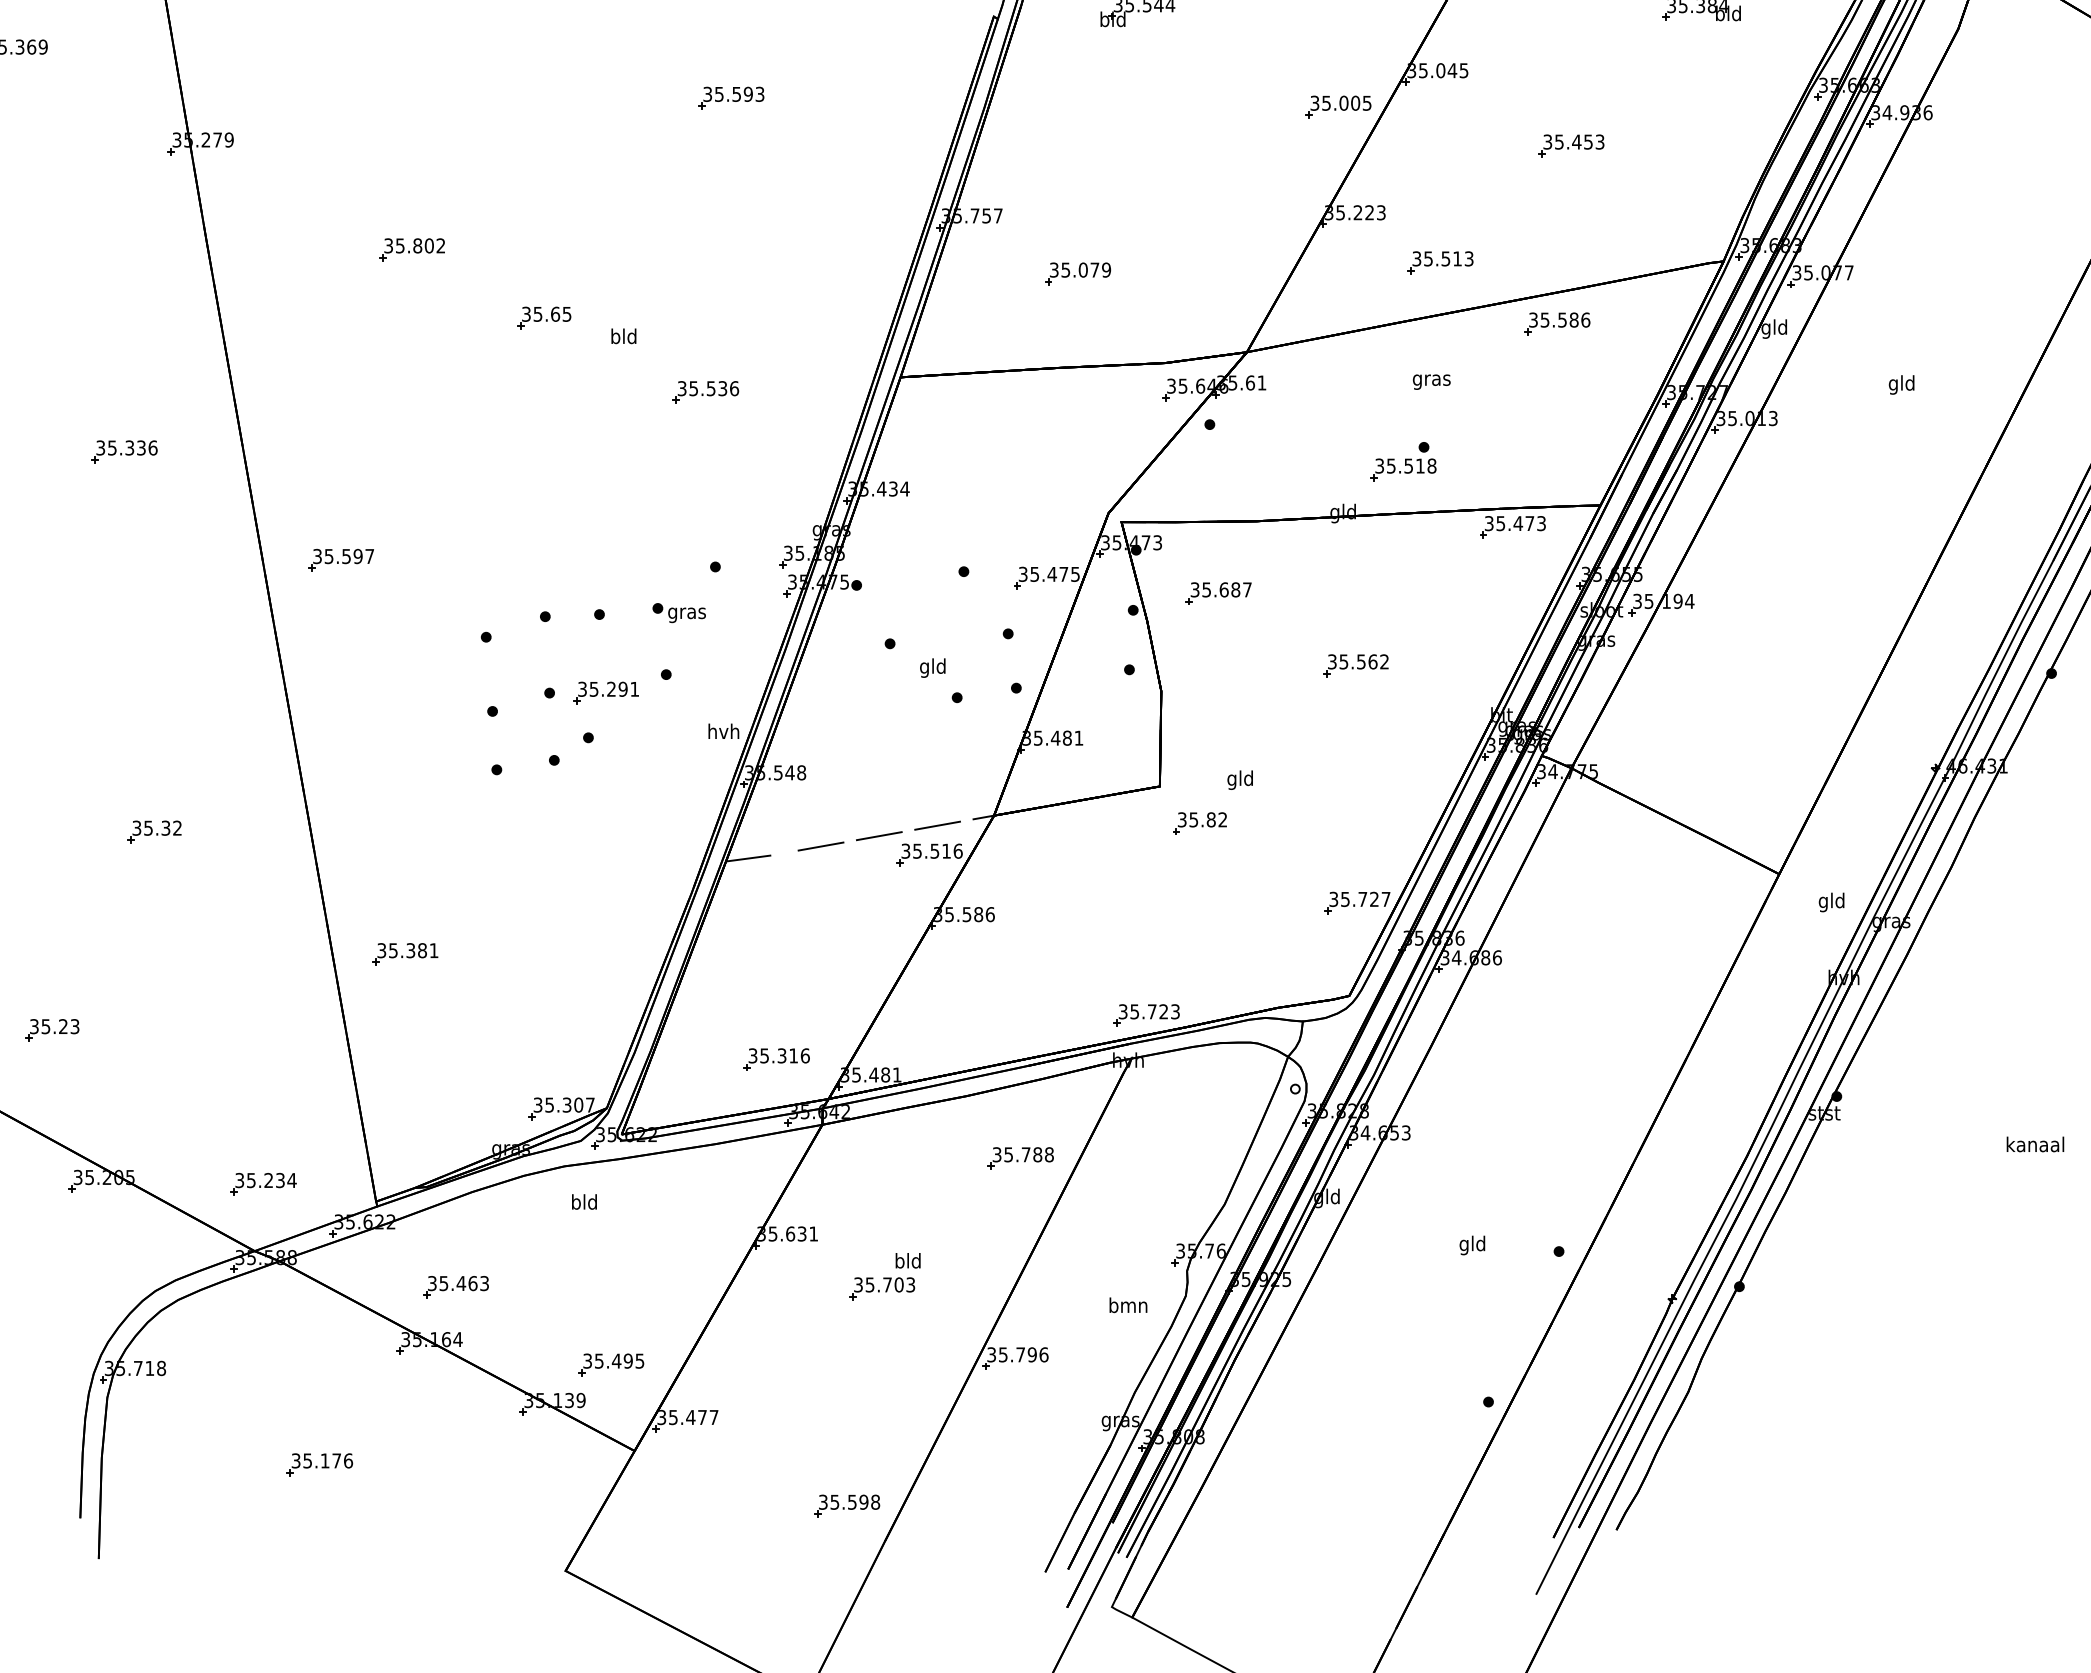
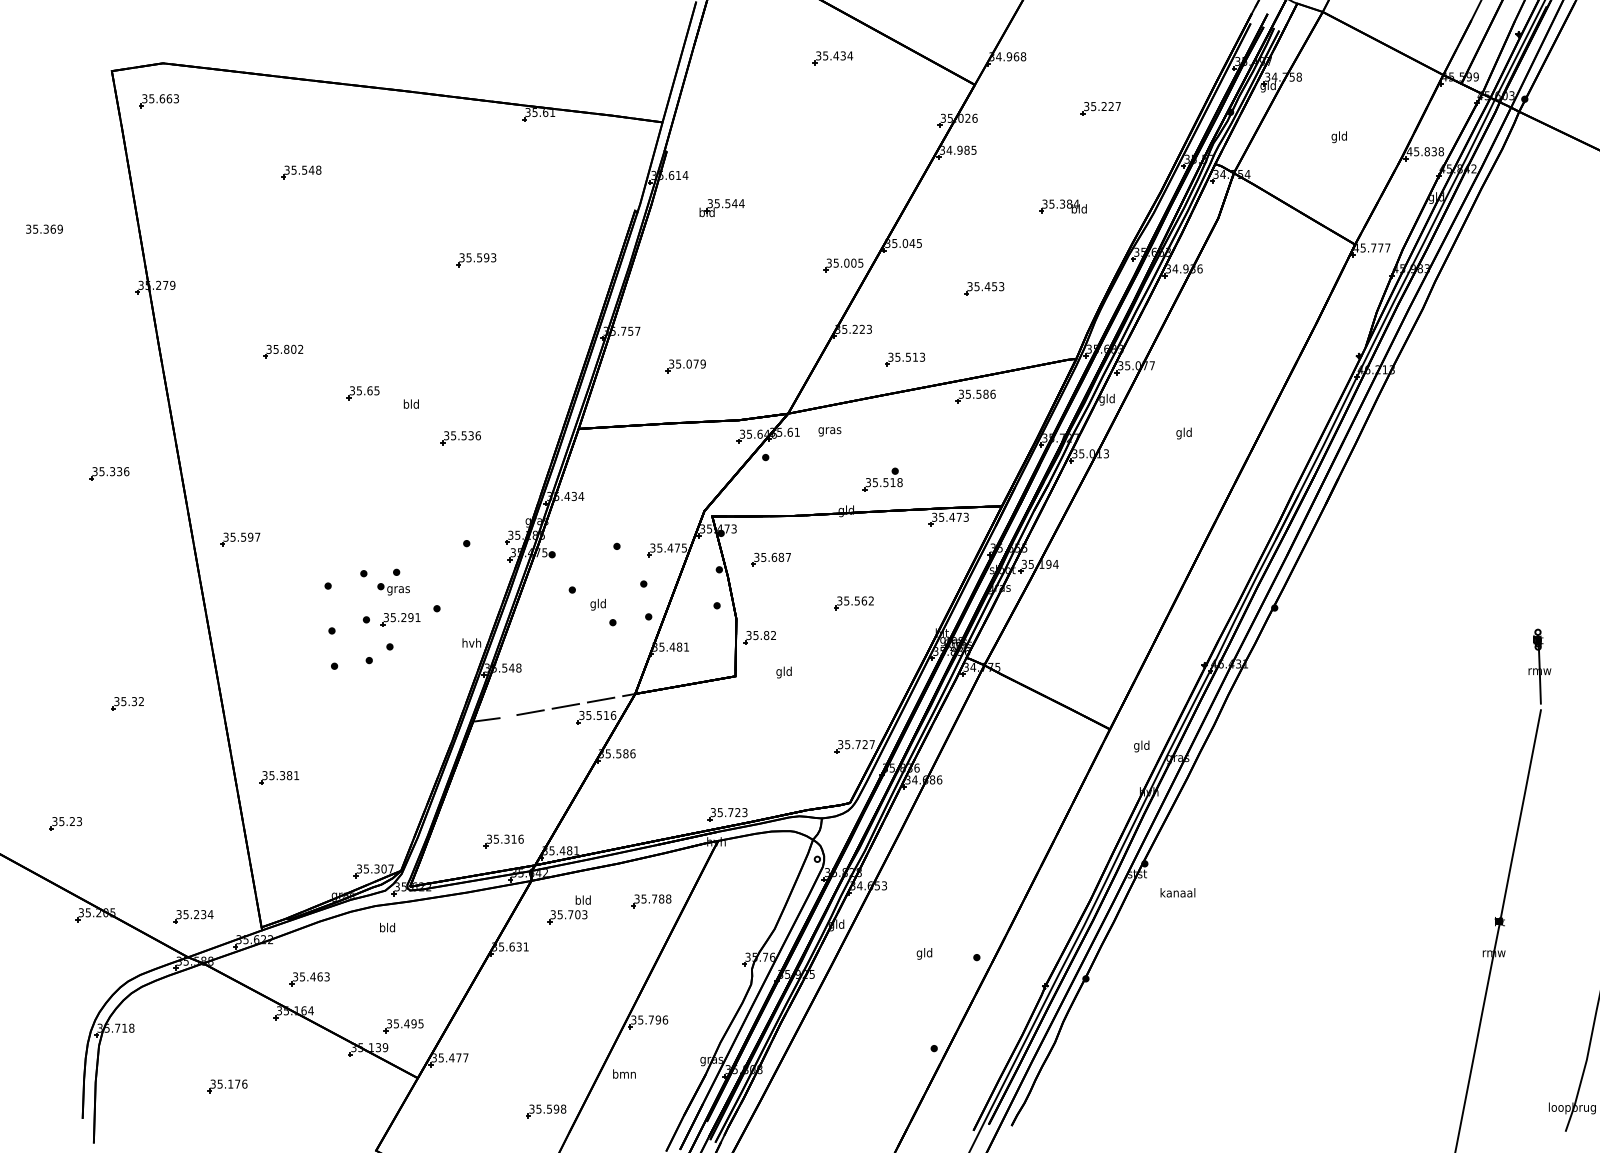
text: (1431, 381) -> (829, 431), moved
part: (678, 613) -> (393, 589), moved
part: (1199, 823) -> (759, 637), moved
text: (2034, 1143) -> (1177, 892), moved
part: (883, 1276) -> (568, 909), moved
text: (1128, 1304) -> (624, 1073), moved

